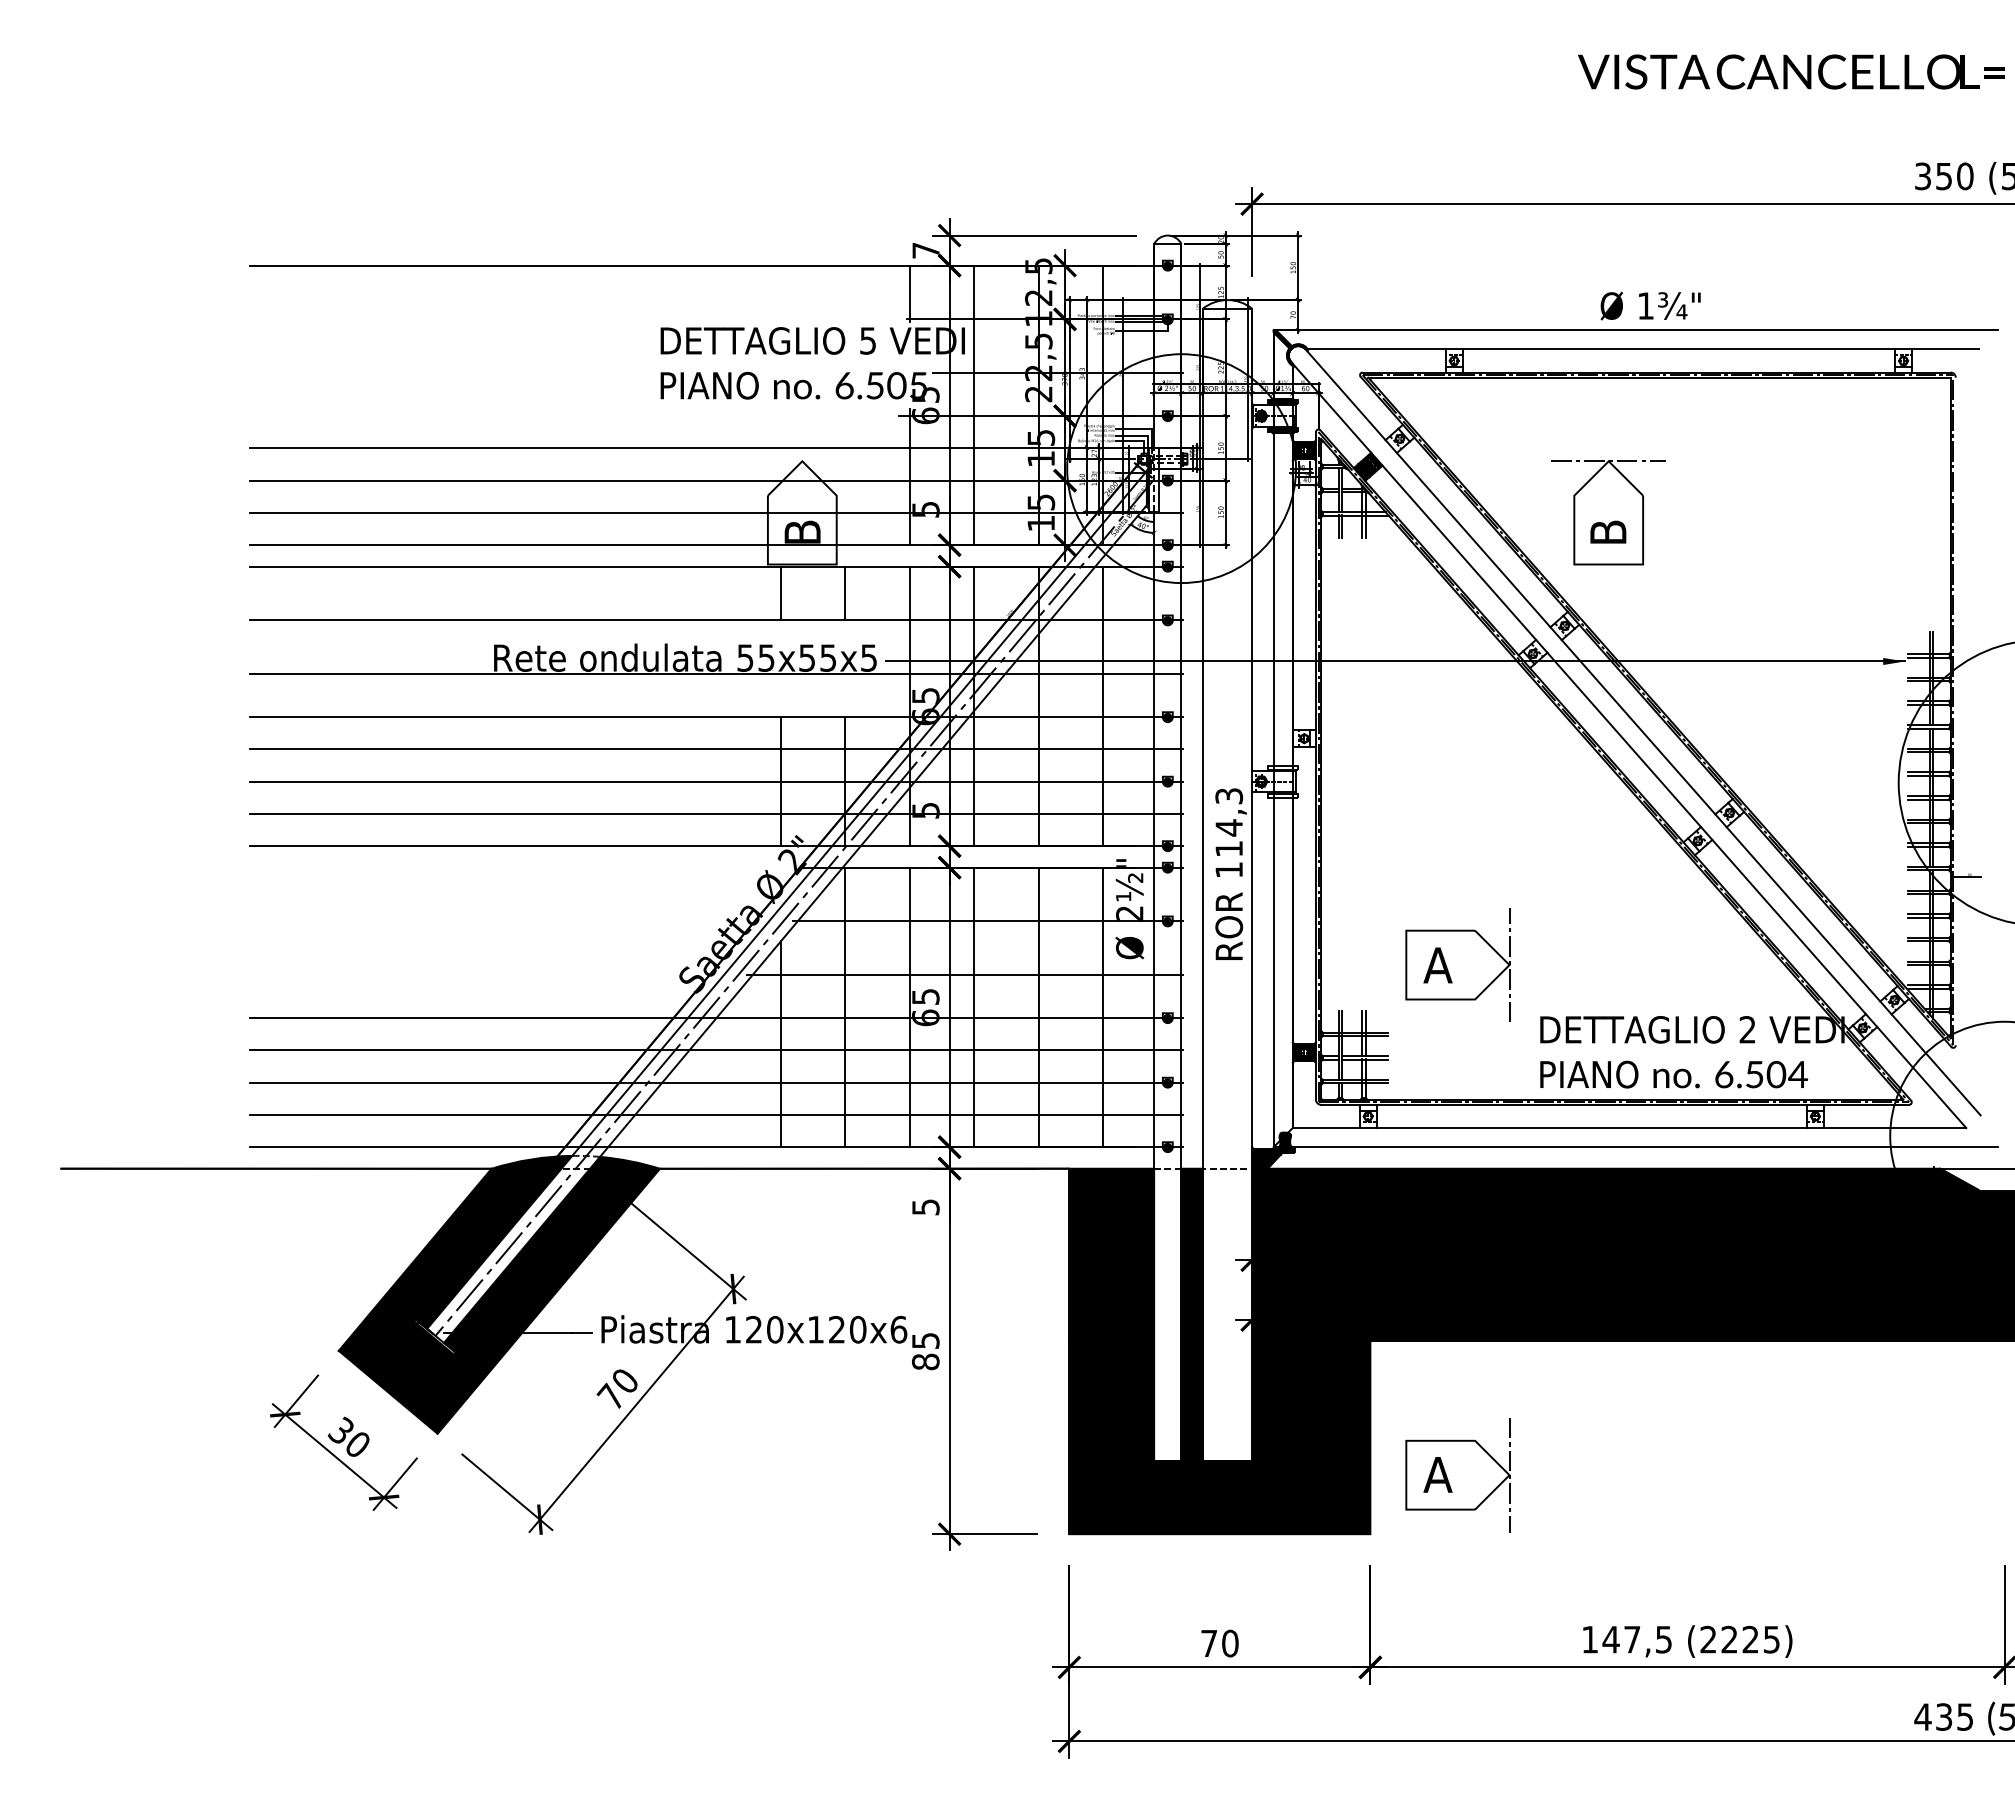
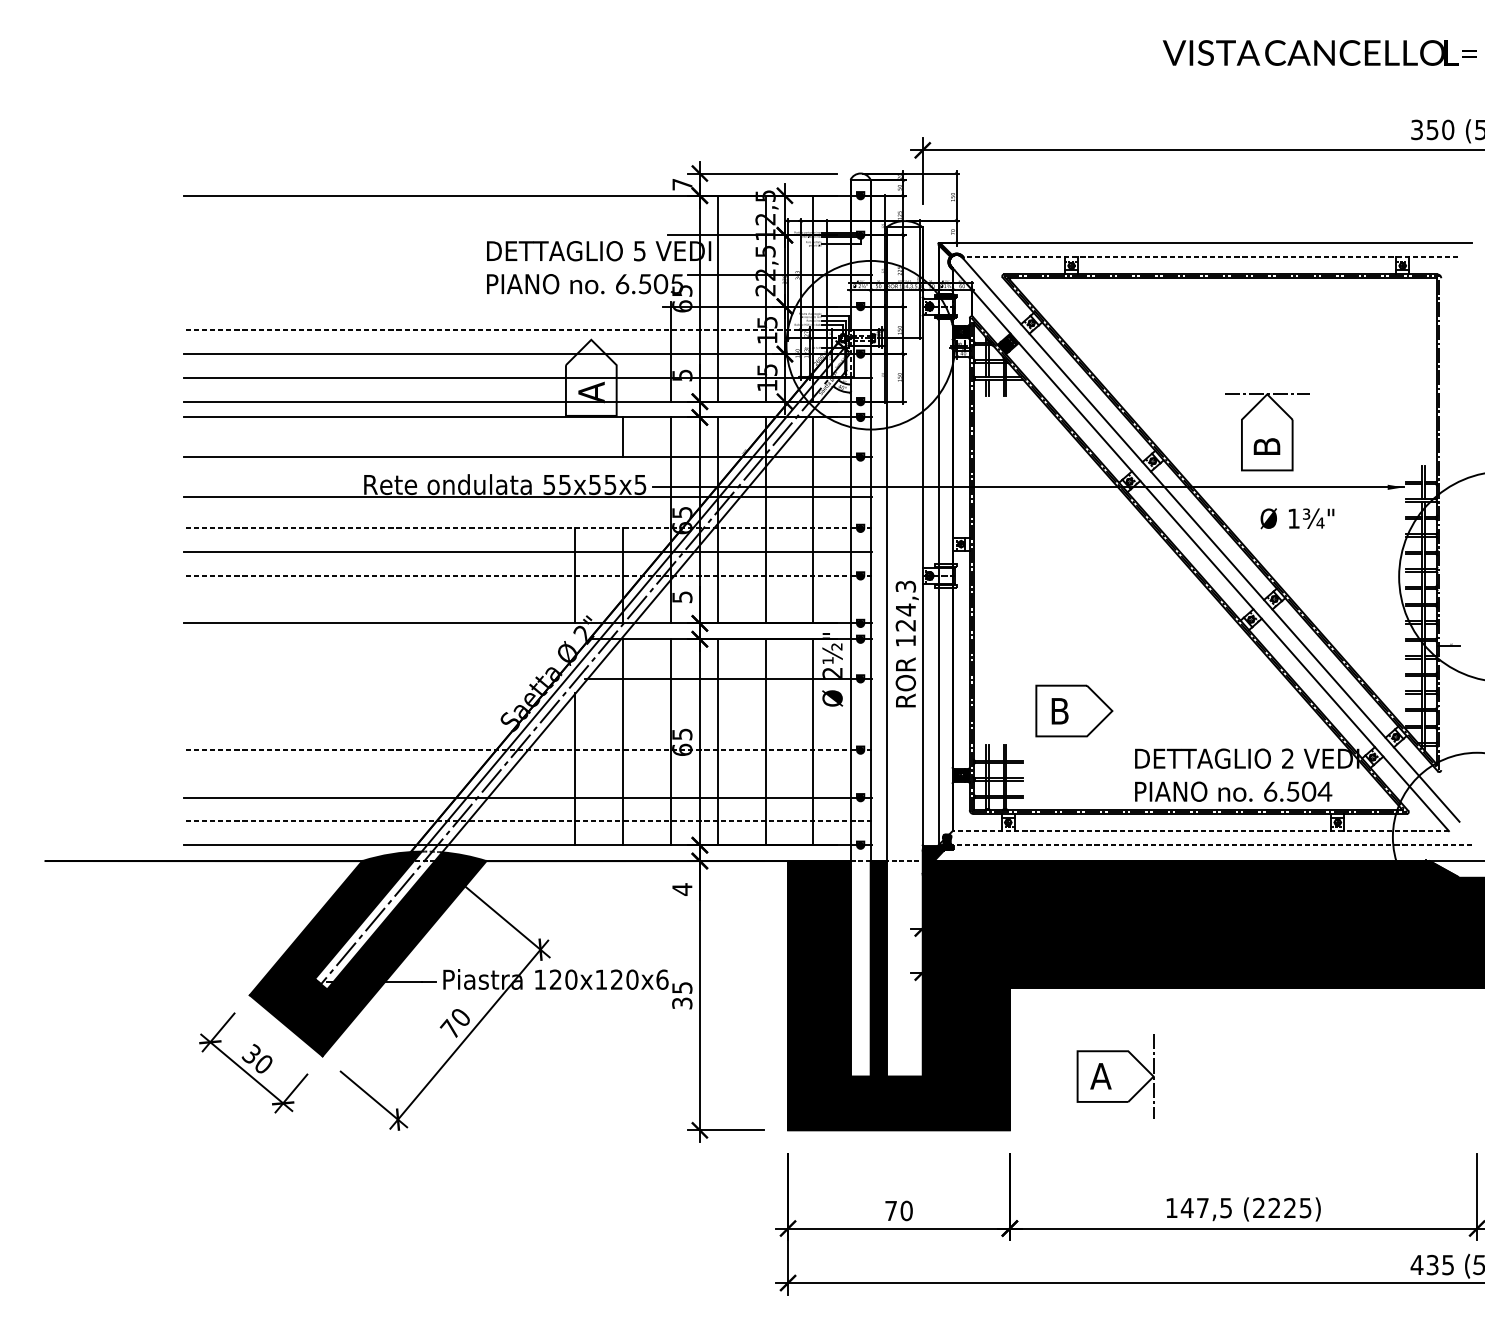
line: (909, 293) -> (670, 216), removed
text: (1650, 305) -> (1297, 518), moved
line: (1642, 349) -> (1210, 257), solid -> dashed
line: (716, 448) -> (528, 330), solid -> dashed
part: (1608, 512) -> (1267, 432), moved
text: (802, 532) -> (591, 392), B -> A
line: (780, 593) -> (575, 437), removed
line: (716, 717) -> (528, 528), solid -> dashed
line: (716, 781) -> (528, 575), solid -> dashed
line: (715, 813) -> (527, 599), removed
text: (1228, 849) -> (905, 625), 114,3 -> 124,3
line: (1509, 964) -> (1112, 710), removed
text: (1437, 965) -> (1059, 711), A -> B
line: (964, 975) -> (710, 718), removed
line: (716, 1018) -> (528, 750), solid -> dashed
line: (715, 1050) -> (527, 773), removed
line: (716, 1114) -> (528, 821), solid -> dashed
line: (1629, 1128) -> (1200, 831), solid -> dashed
line: (1635, 1147) -> (1205, 845), solid -> dashed
text: (925, 1207) -> (682, 889), 5 -> 4
text: (925, 1361) -> (682, 1003), 85 -> 35
part: (1457, 1475) -> (1115, 1076), moved

